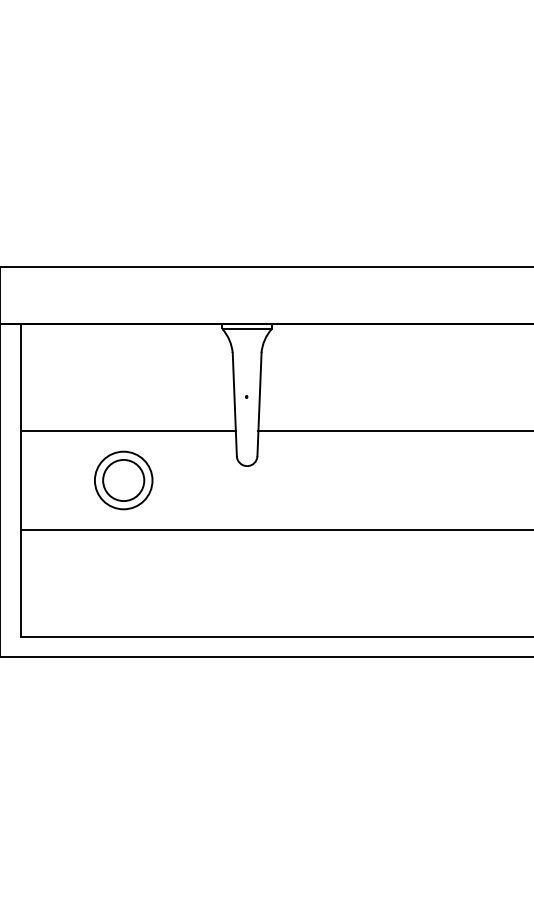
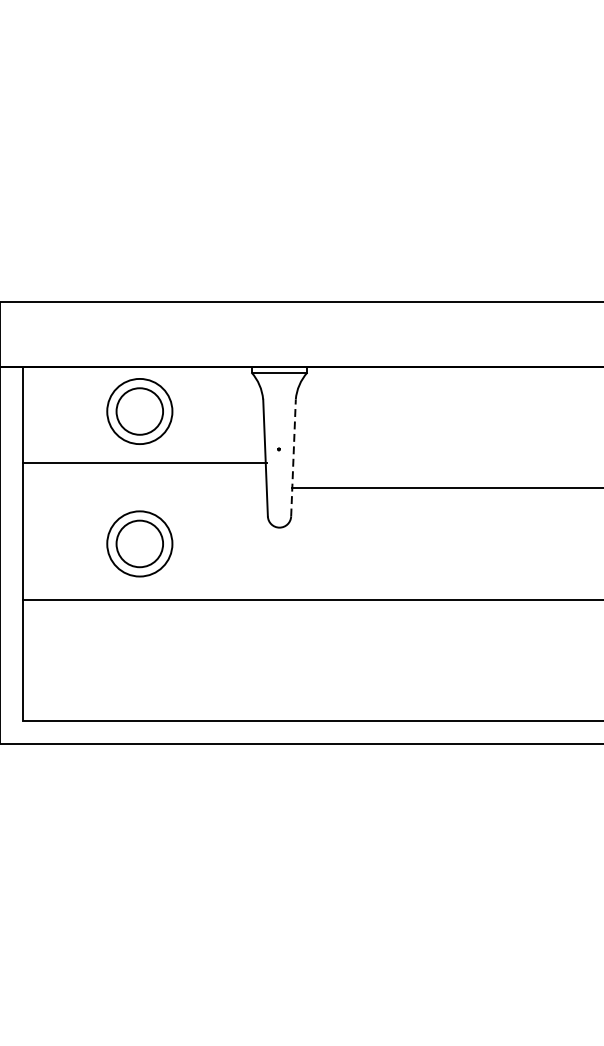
part: (123, 363) -> (139, 411), added
line: (259, 404) -> (293, 457), solid -> dashed
line: (127, 431) -> (144, 463), moved

